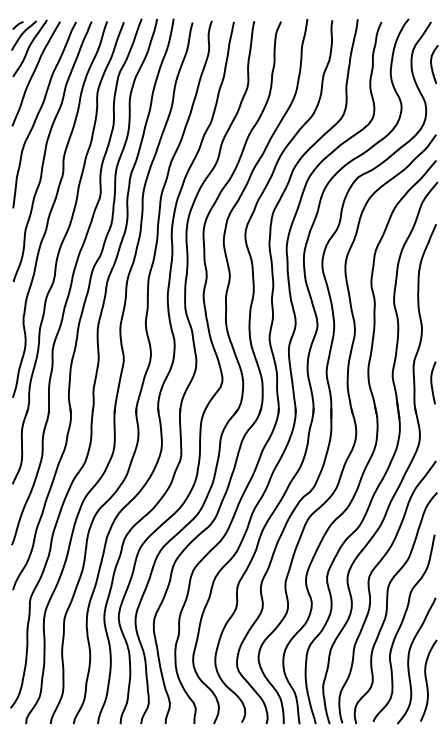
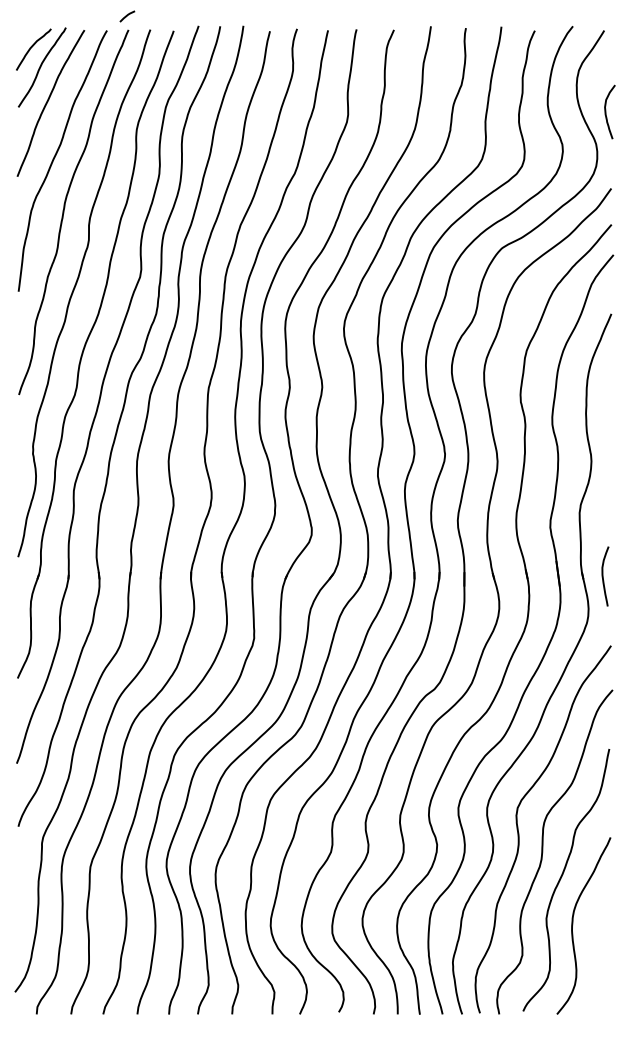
line: (18, 25) -> (127, 16), moved
curve: (432, 64) -> (606, 111), moved
curve: (432, 383) -> (603, 576), moved
curve: (427, 680) -> (598, 953), removed

